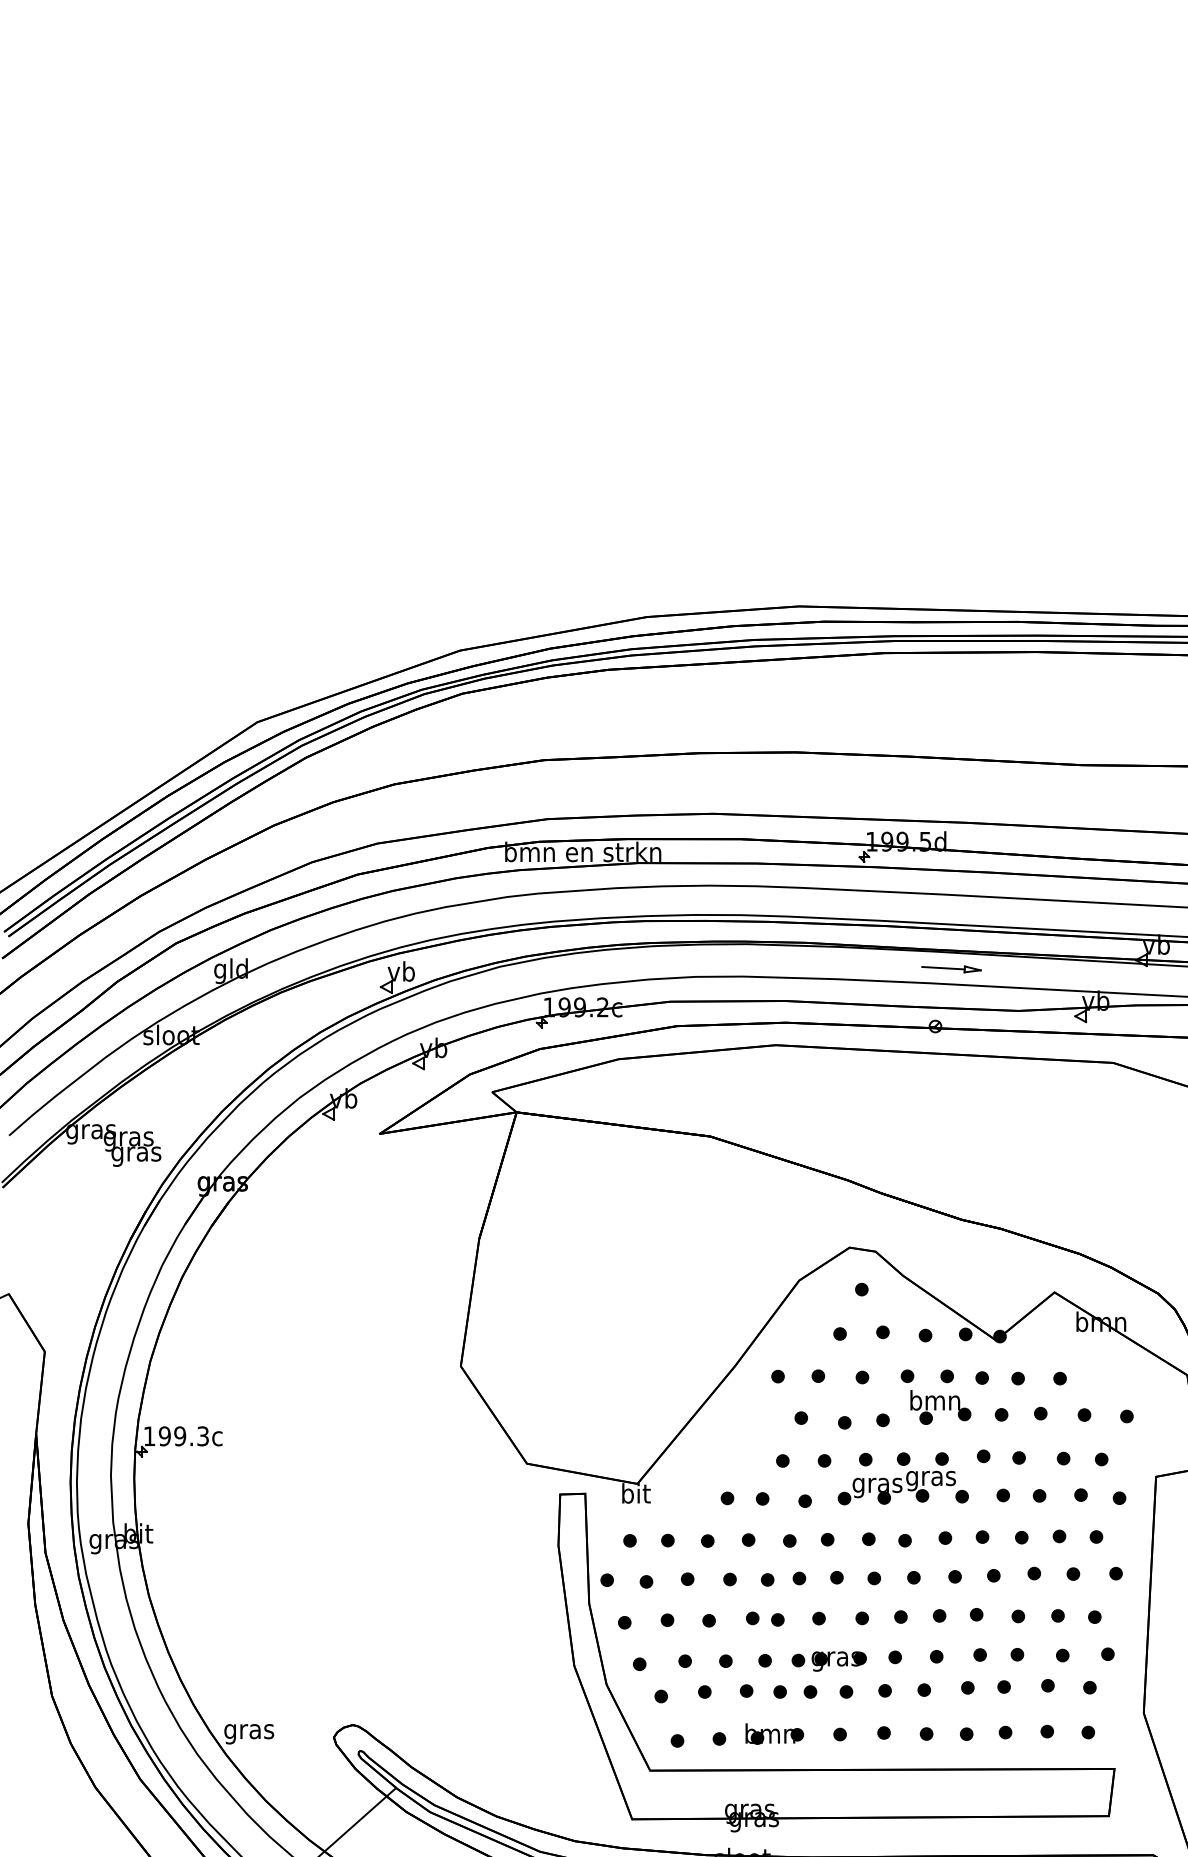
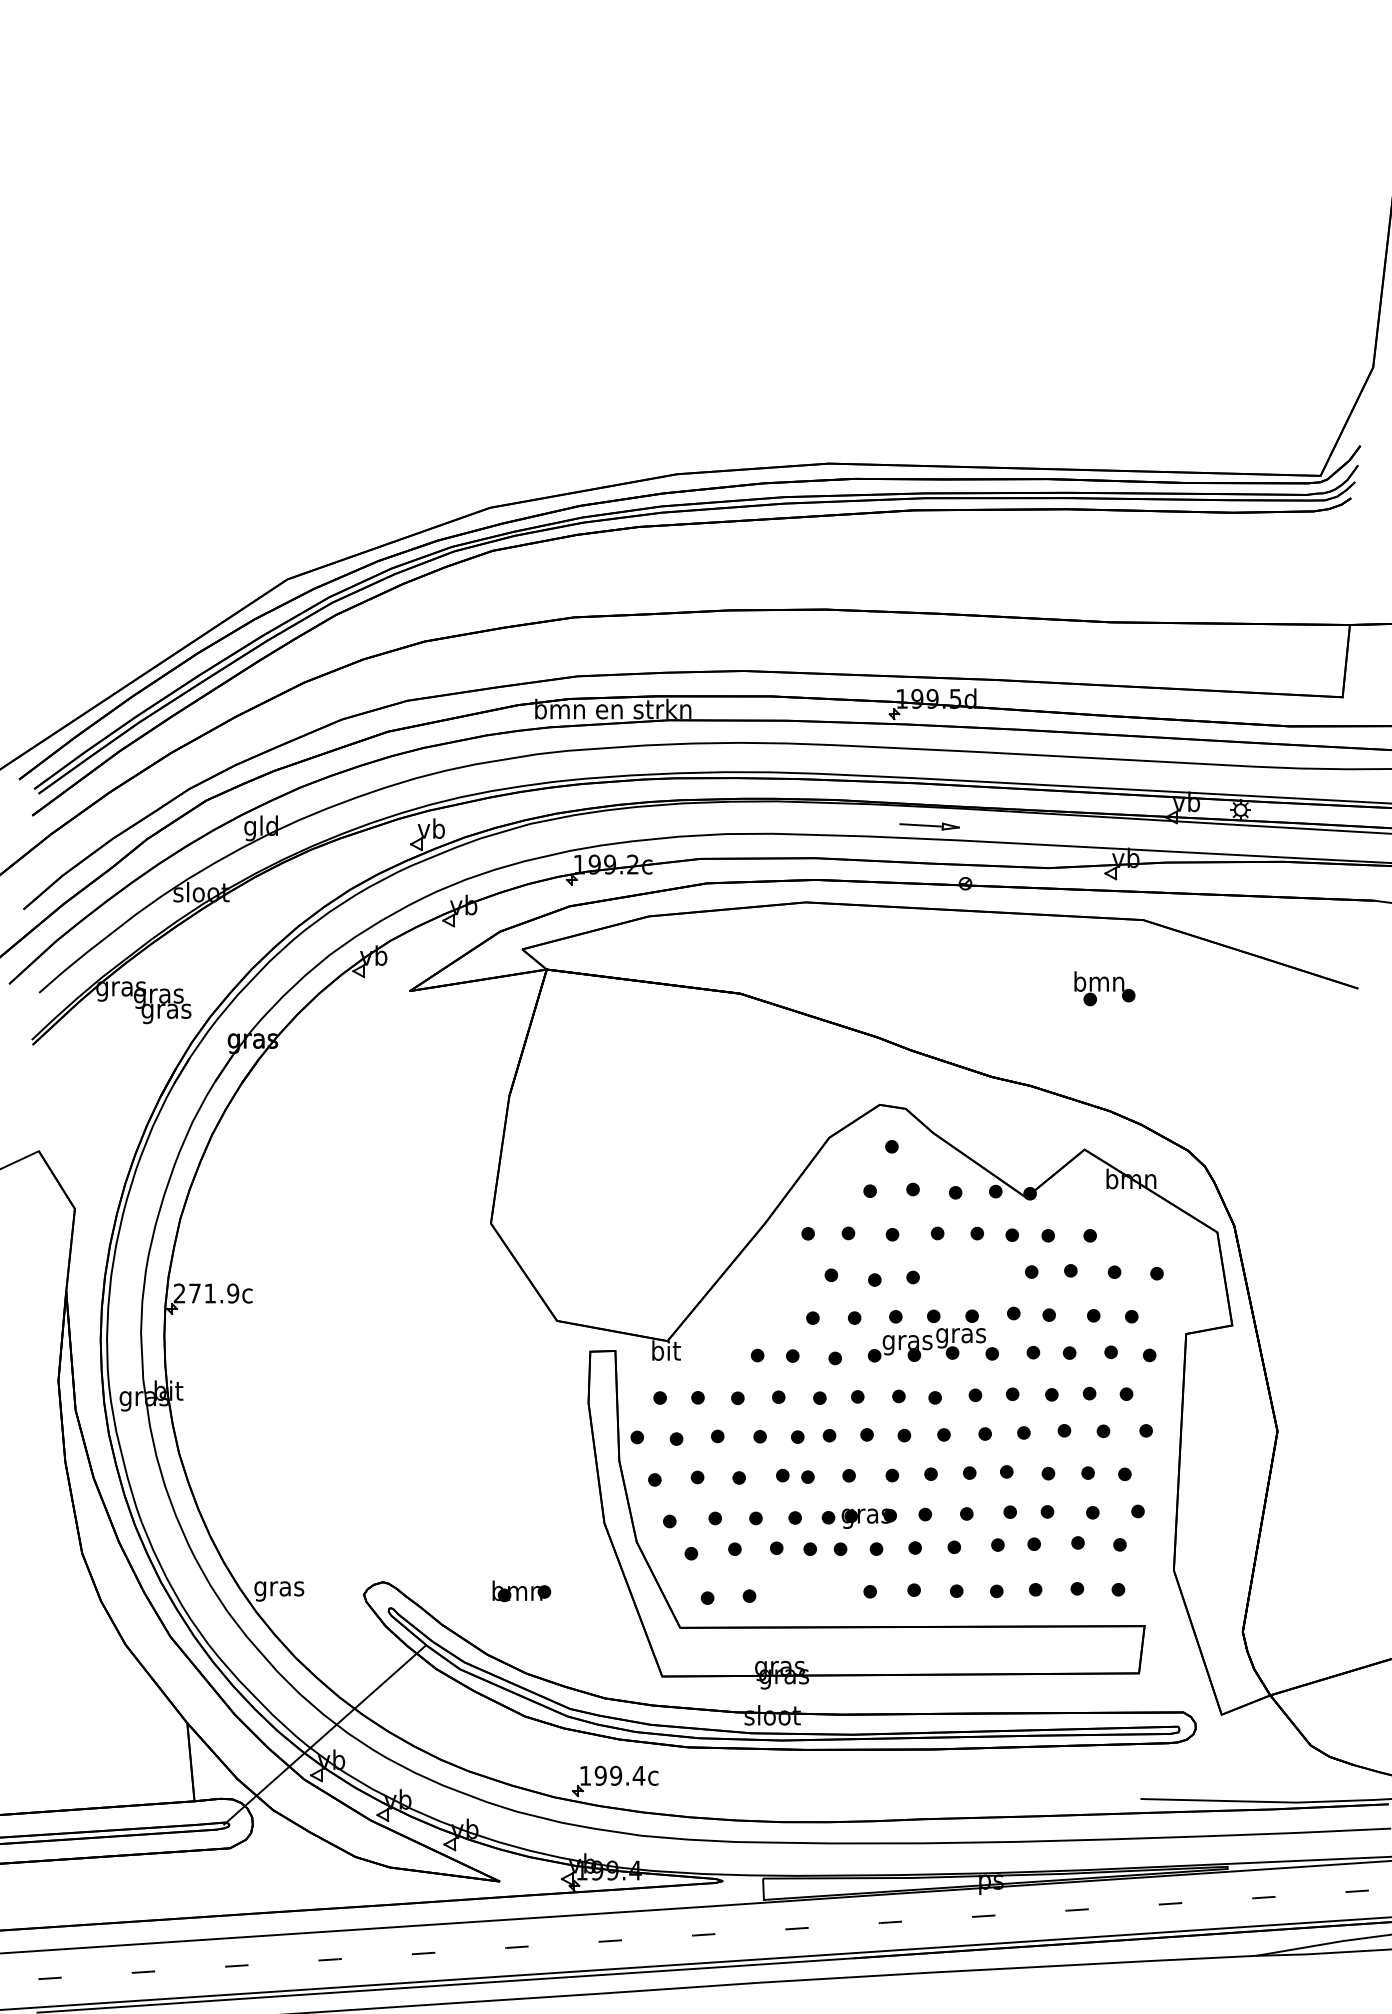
part: (951, 969) -> (929, 826), moved
part: (940, 1407) -> (1104, 988), moved
text: (176, 1436) -> (206, 1293), 199.3c -> 271.9c
part: (774, 1734) -> (521, 1591), moved

